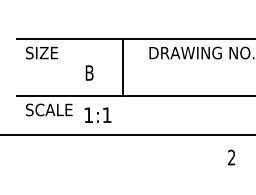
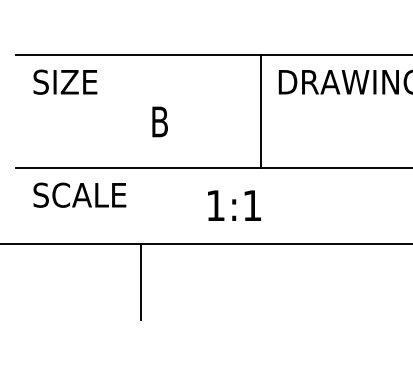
line: (123, 67) -> (261, 110), moved
text: (97, 114) -> (233, 204), moved
line: (80, 153) -> (141, 281), added

